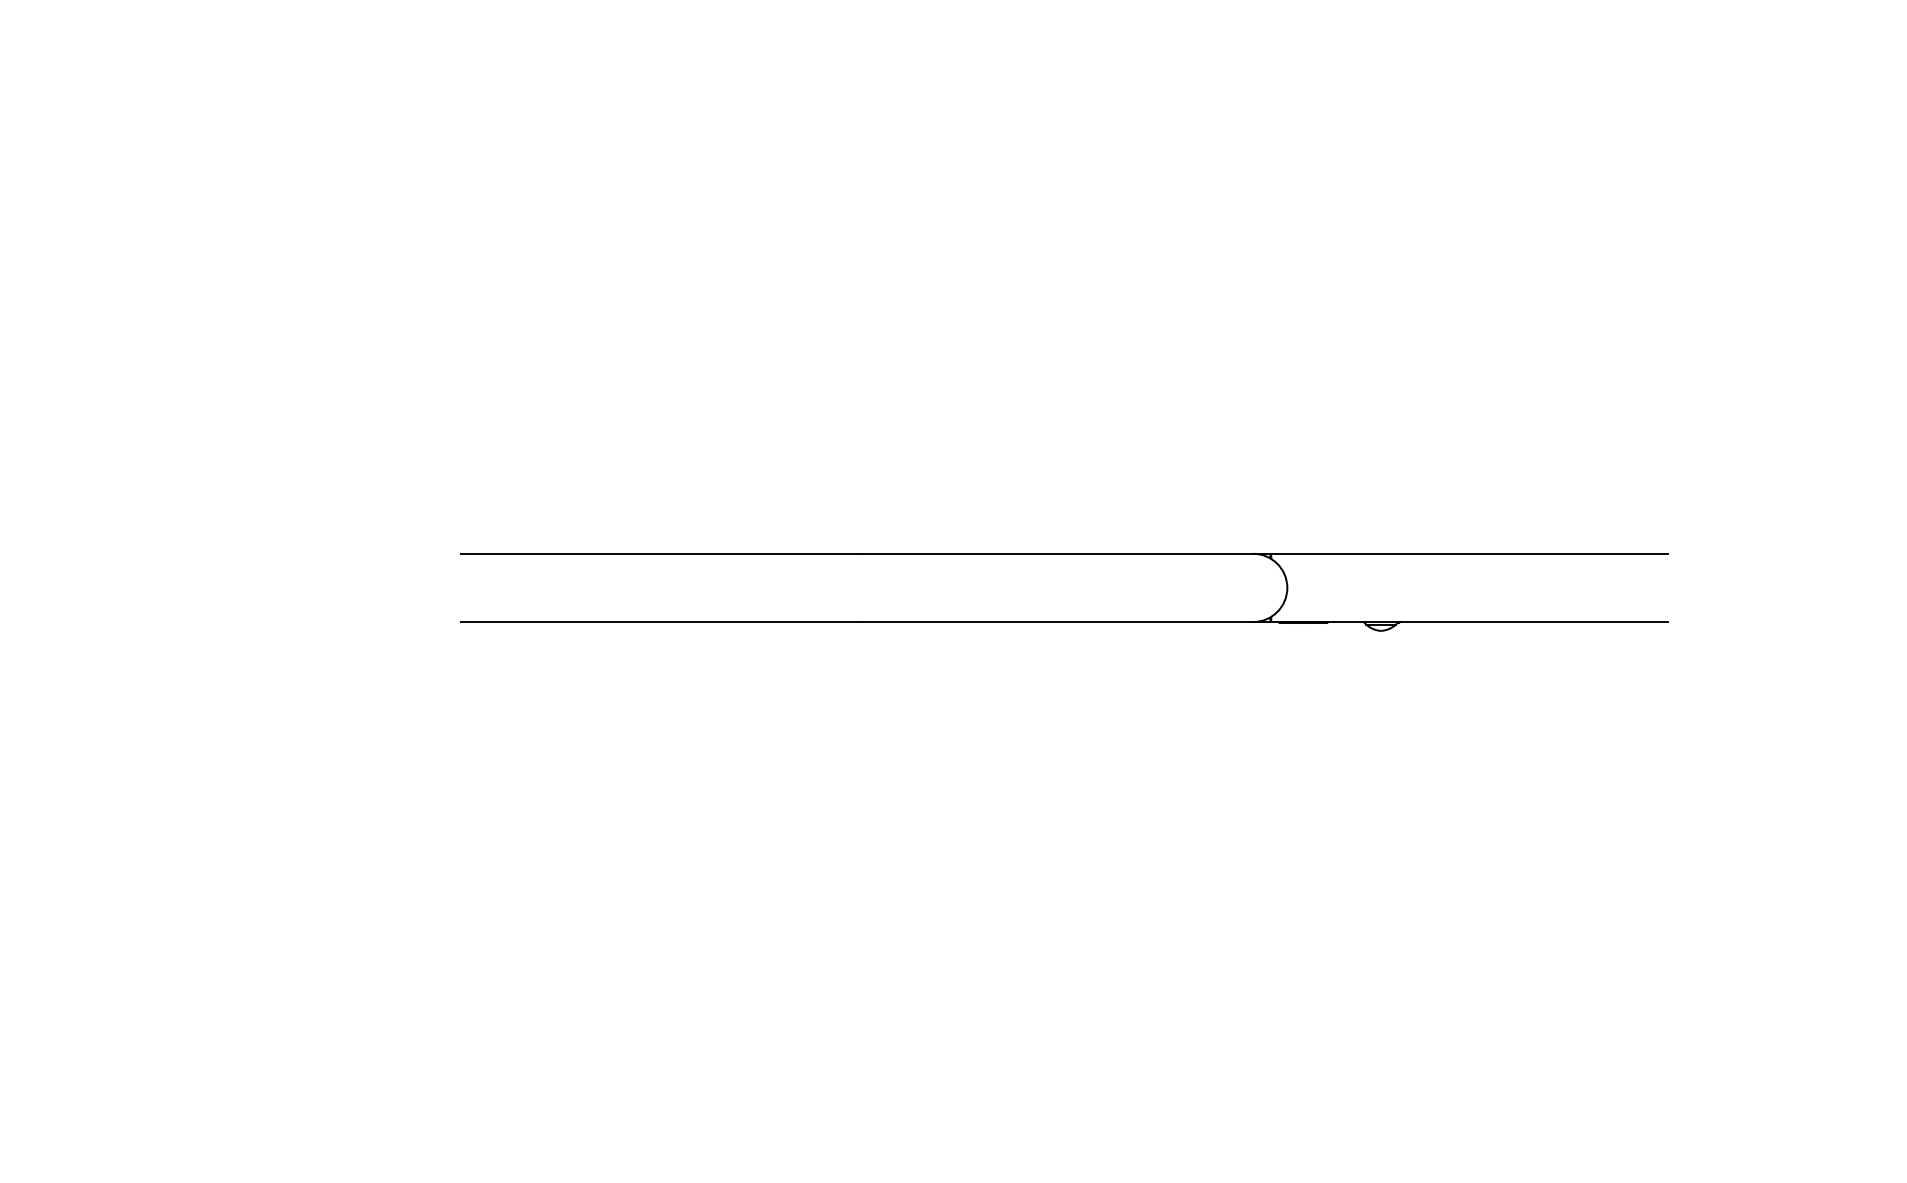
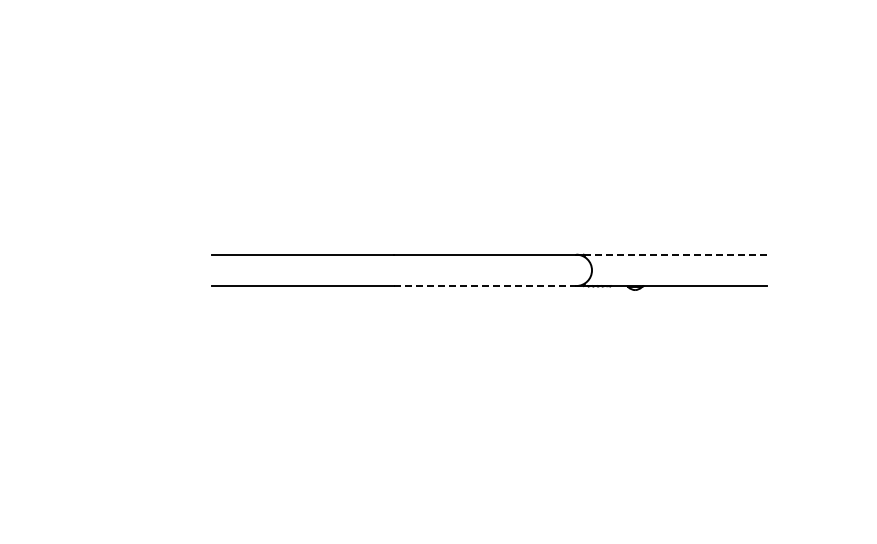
line: (1468, 553) -> (675, 254), solid -> dashed
line: (1055, 623) -> (485, 286), solid -> dashed

